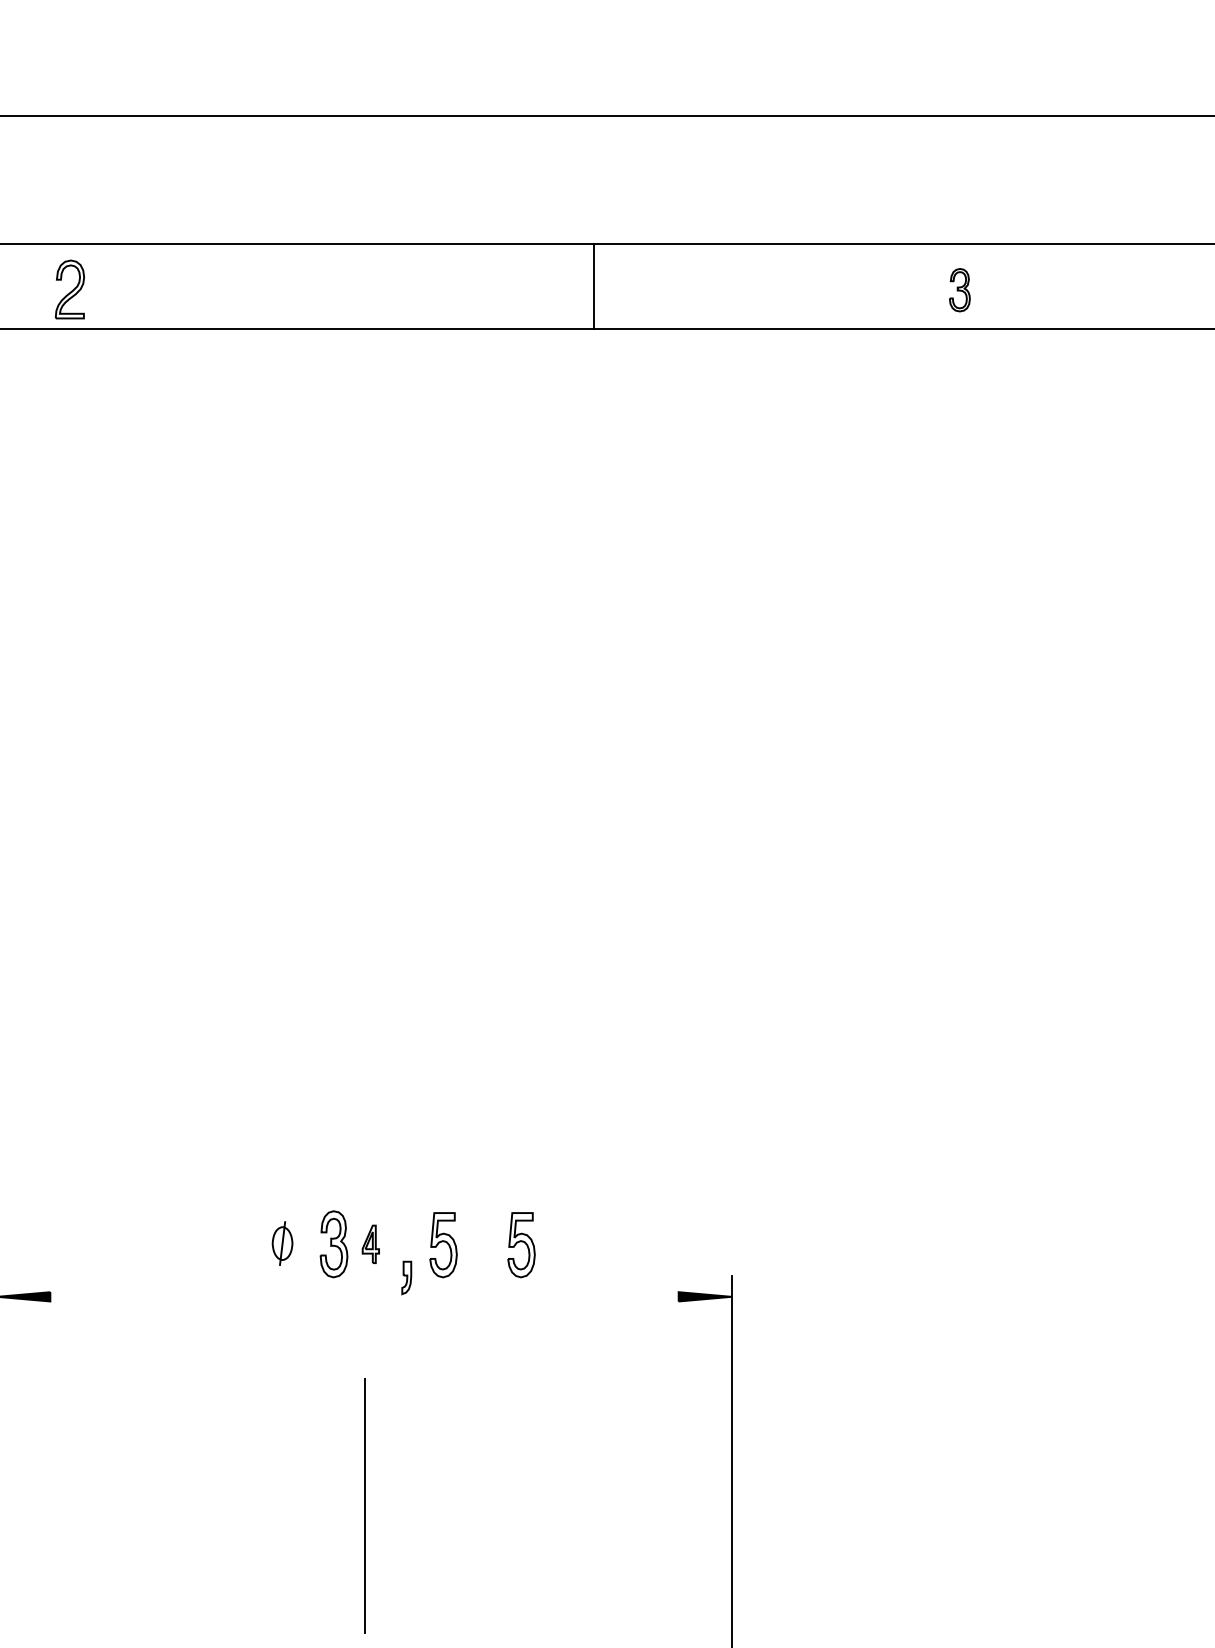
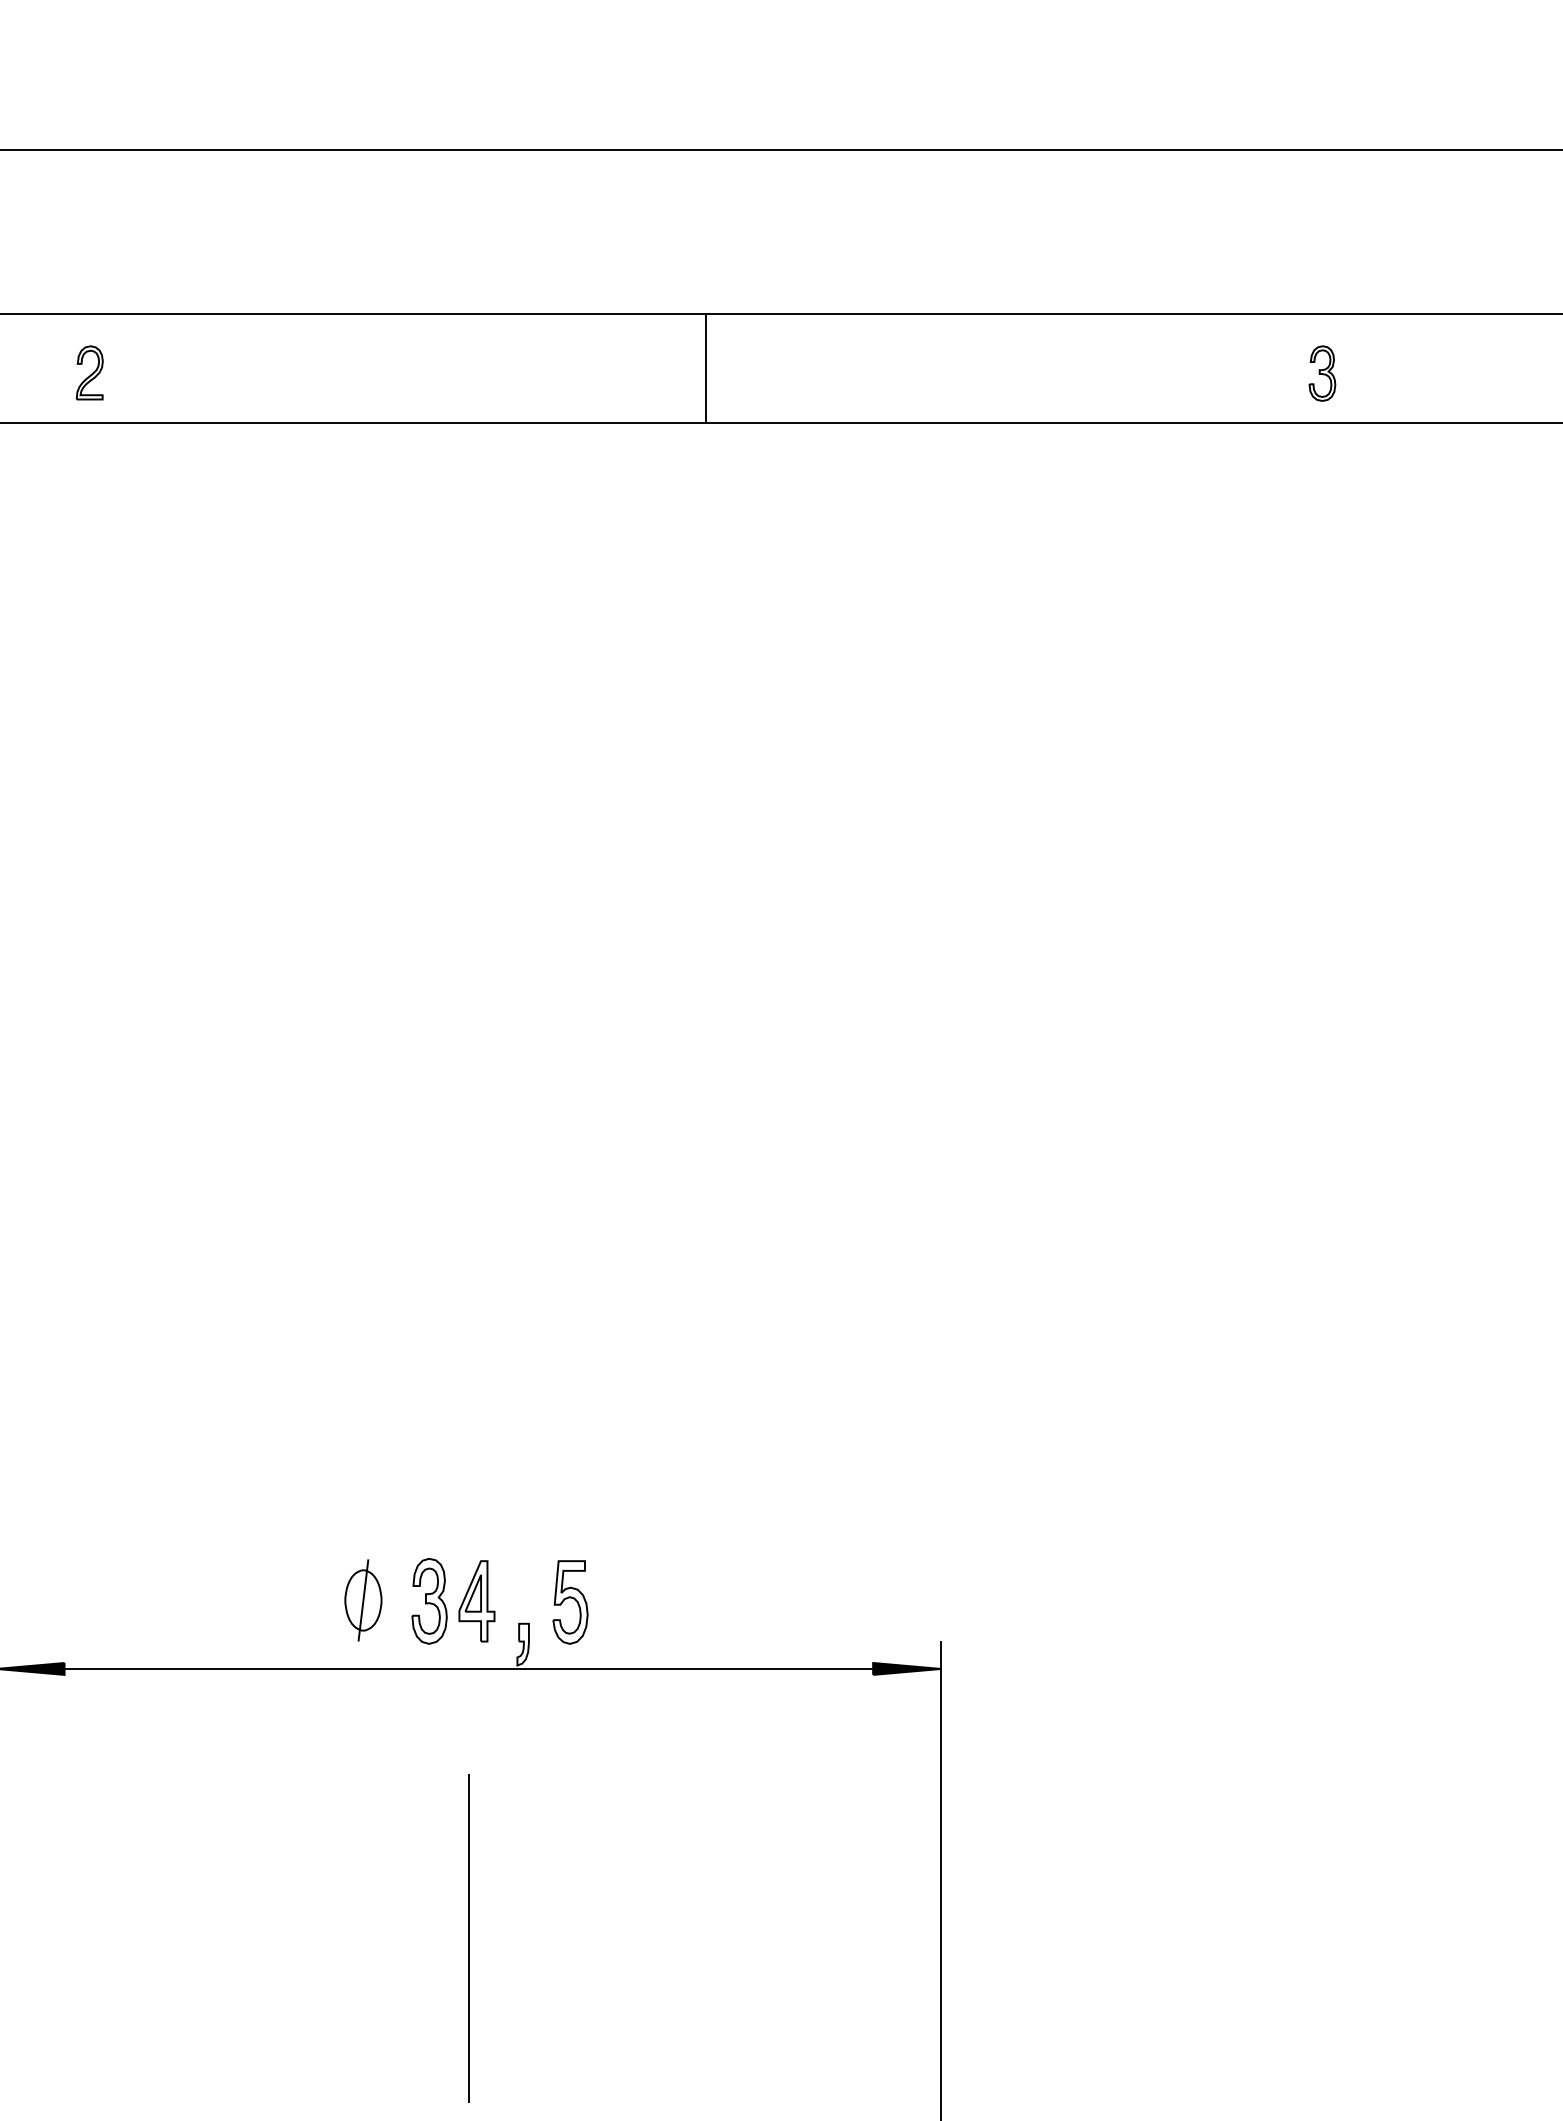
line: (594, 285) -> (706, 367), moved
part: (69, 289) -> (89, 372), size x0.71
part: (959, 290) -> (1321, 373), moved
part: (282, 1243) -> (363, 1600), size x1.43
part: (370, 1244) -> (476, 1601), size x1.67
part: (521, 1245) -> (670, 1602), removed
line: (364, 1296) -> (468, 1668), added

